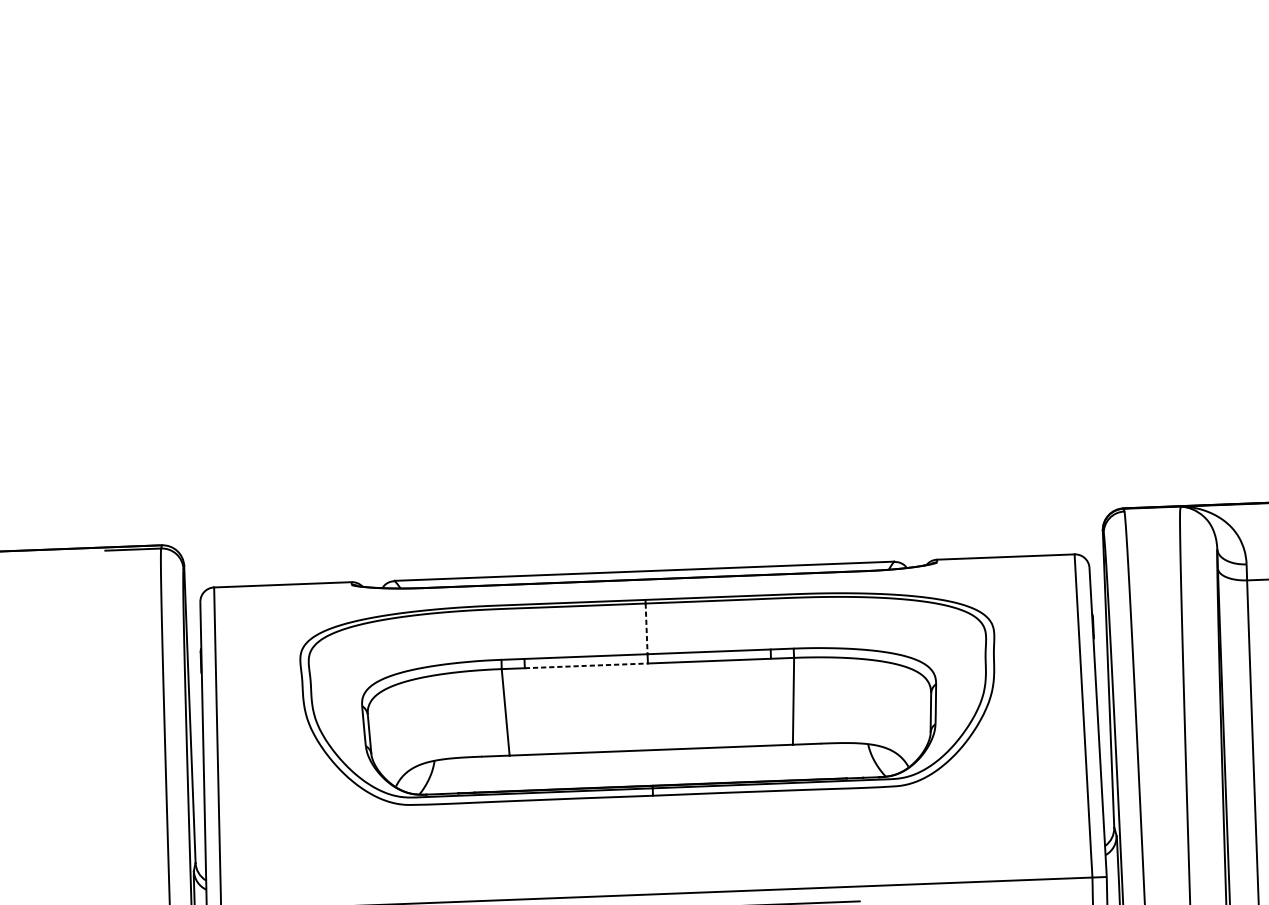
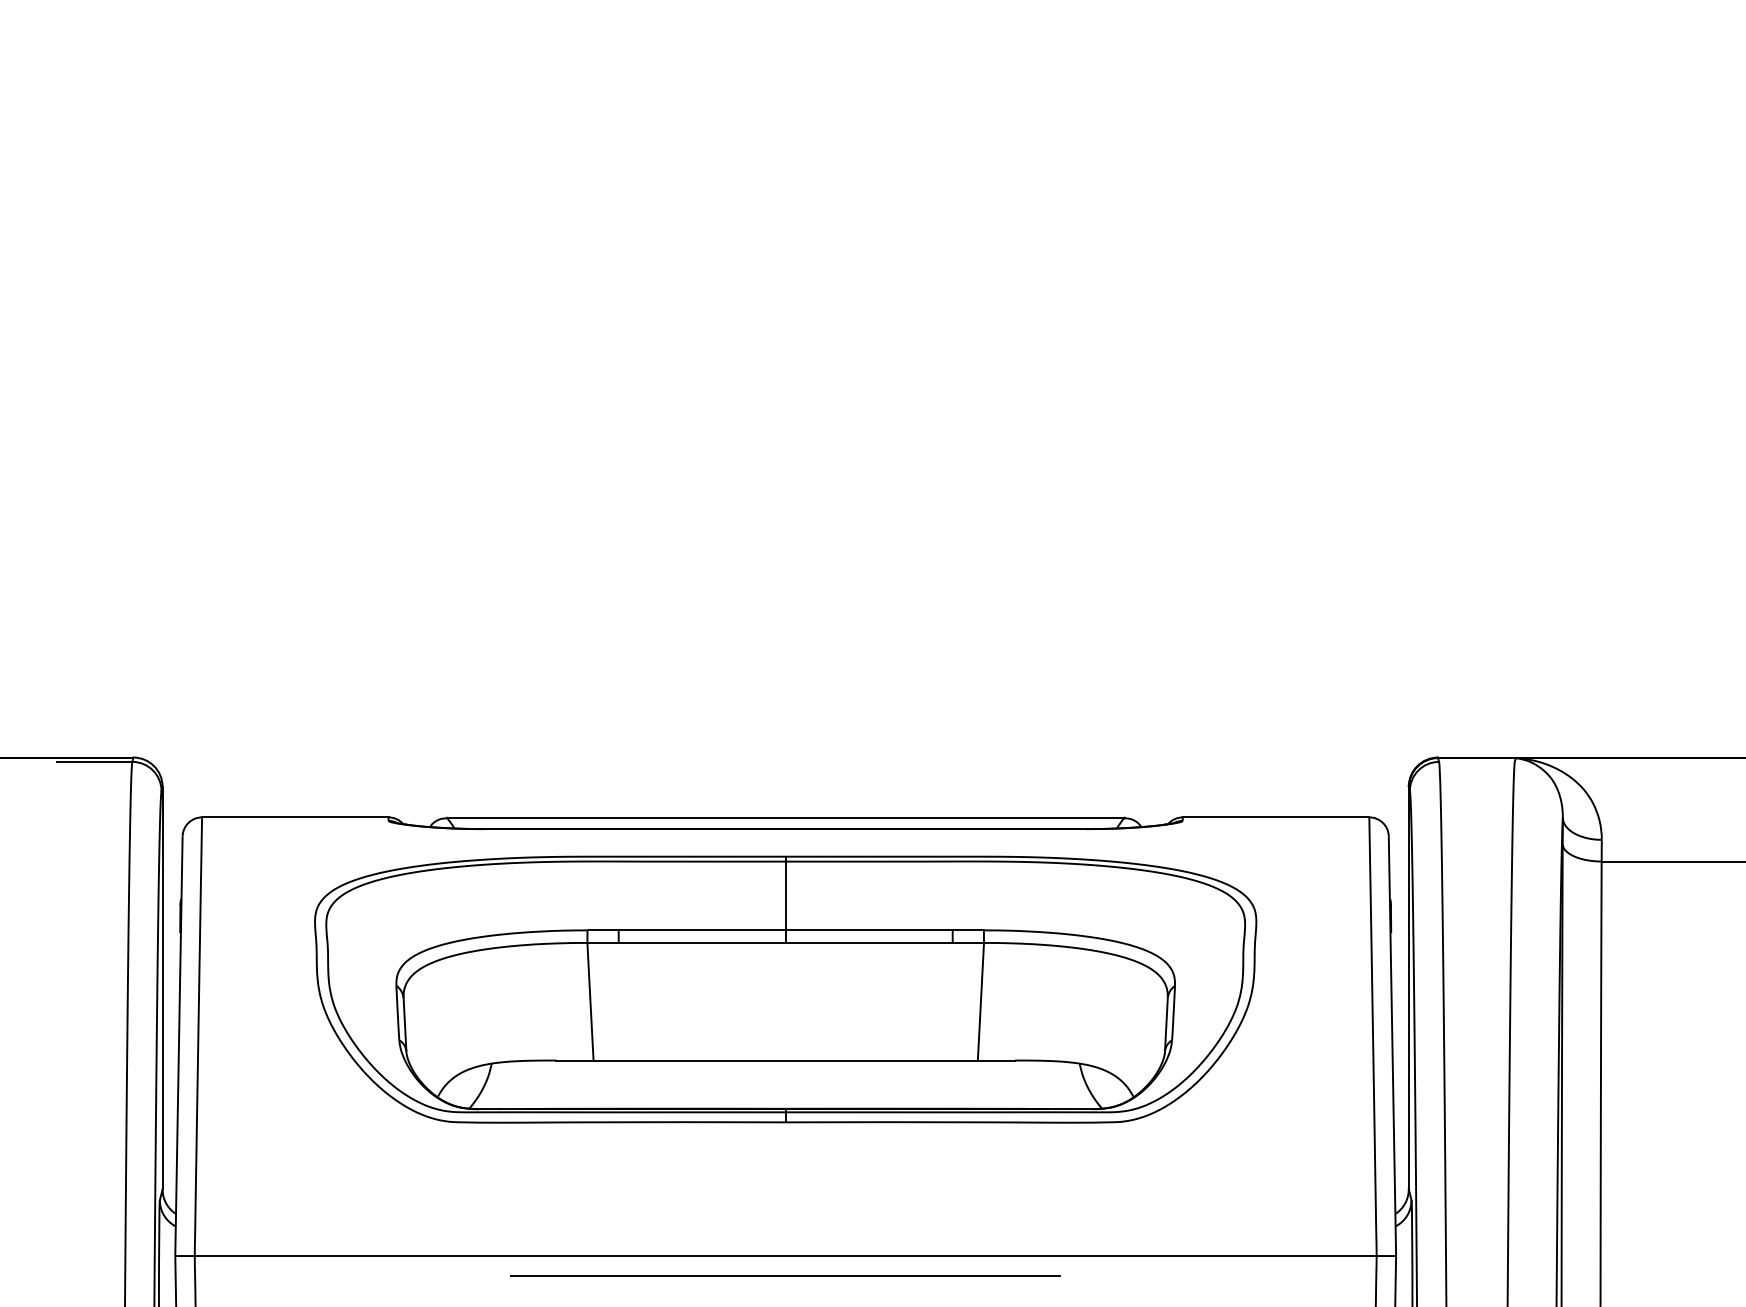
line: (646, 629) -> (785, 896), dashed -> solid
line: (586, 665) -> (702, 942), dashed -> solid

